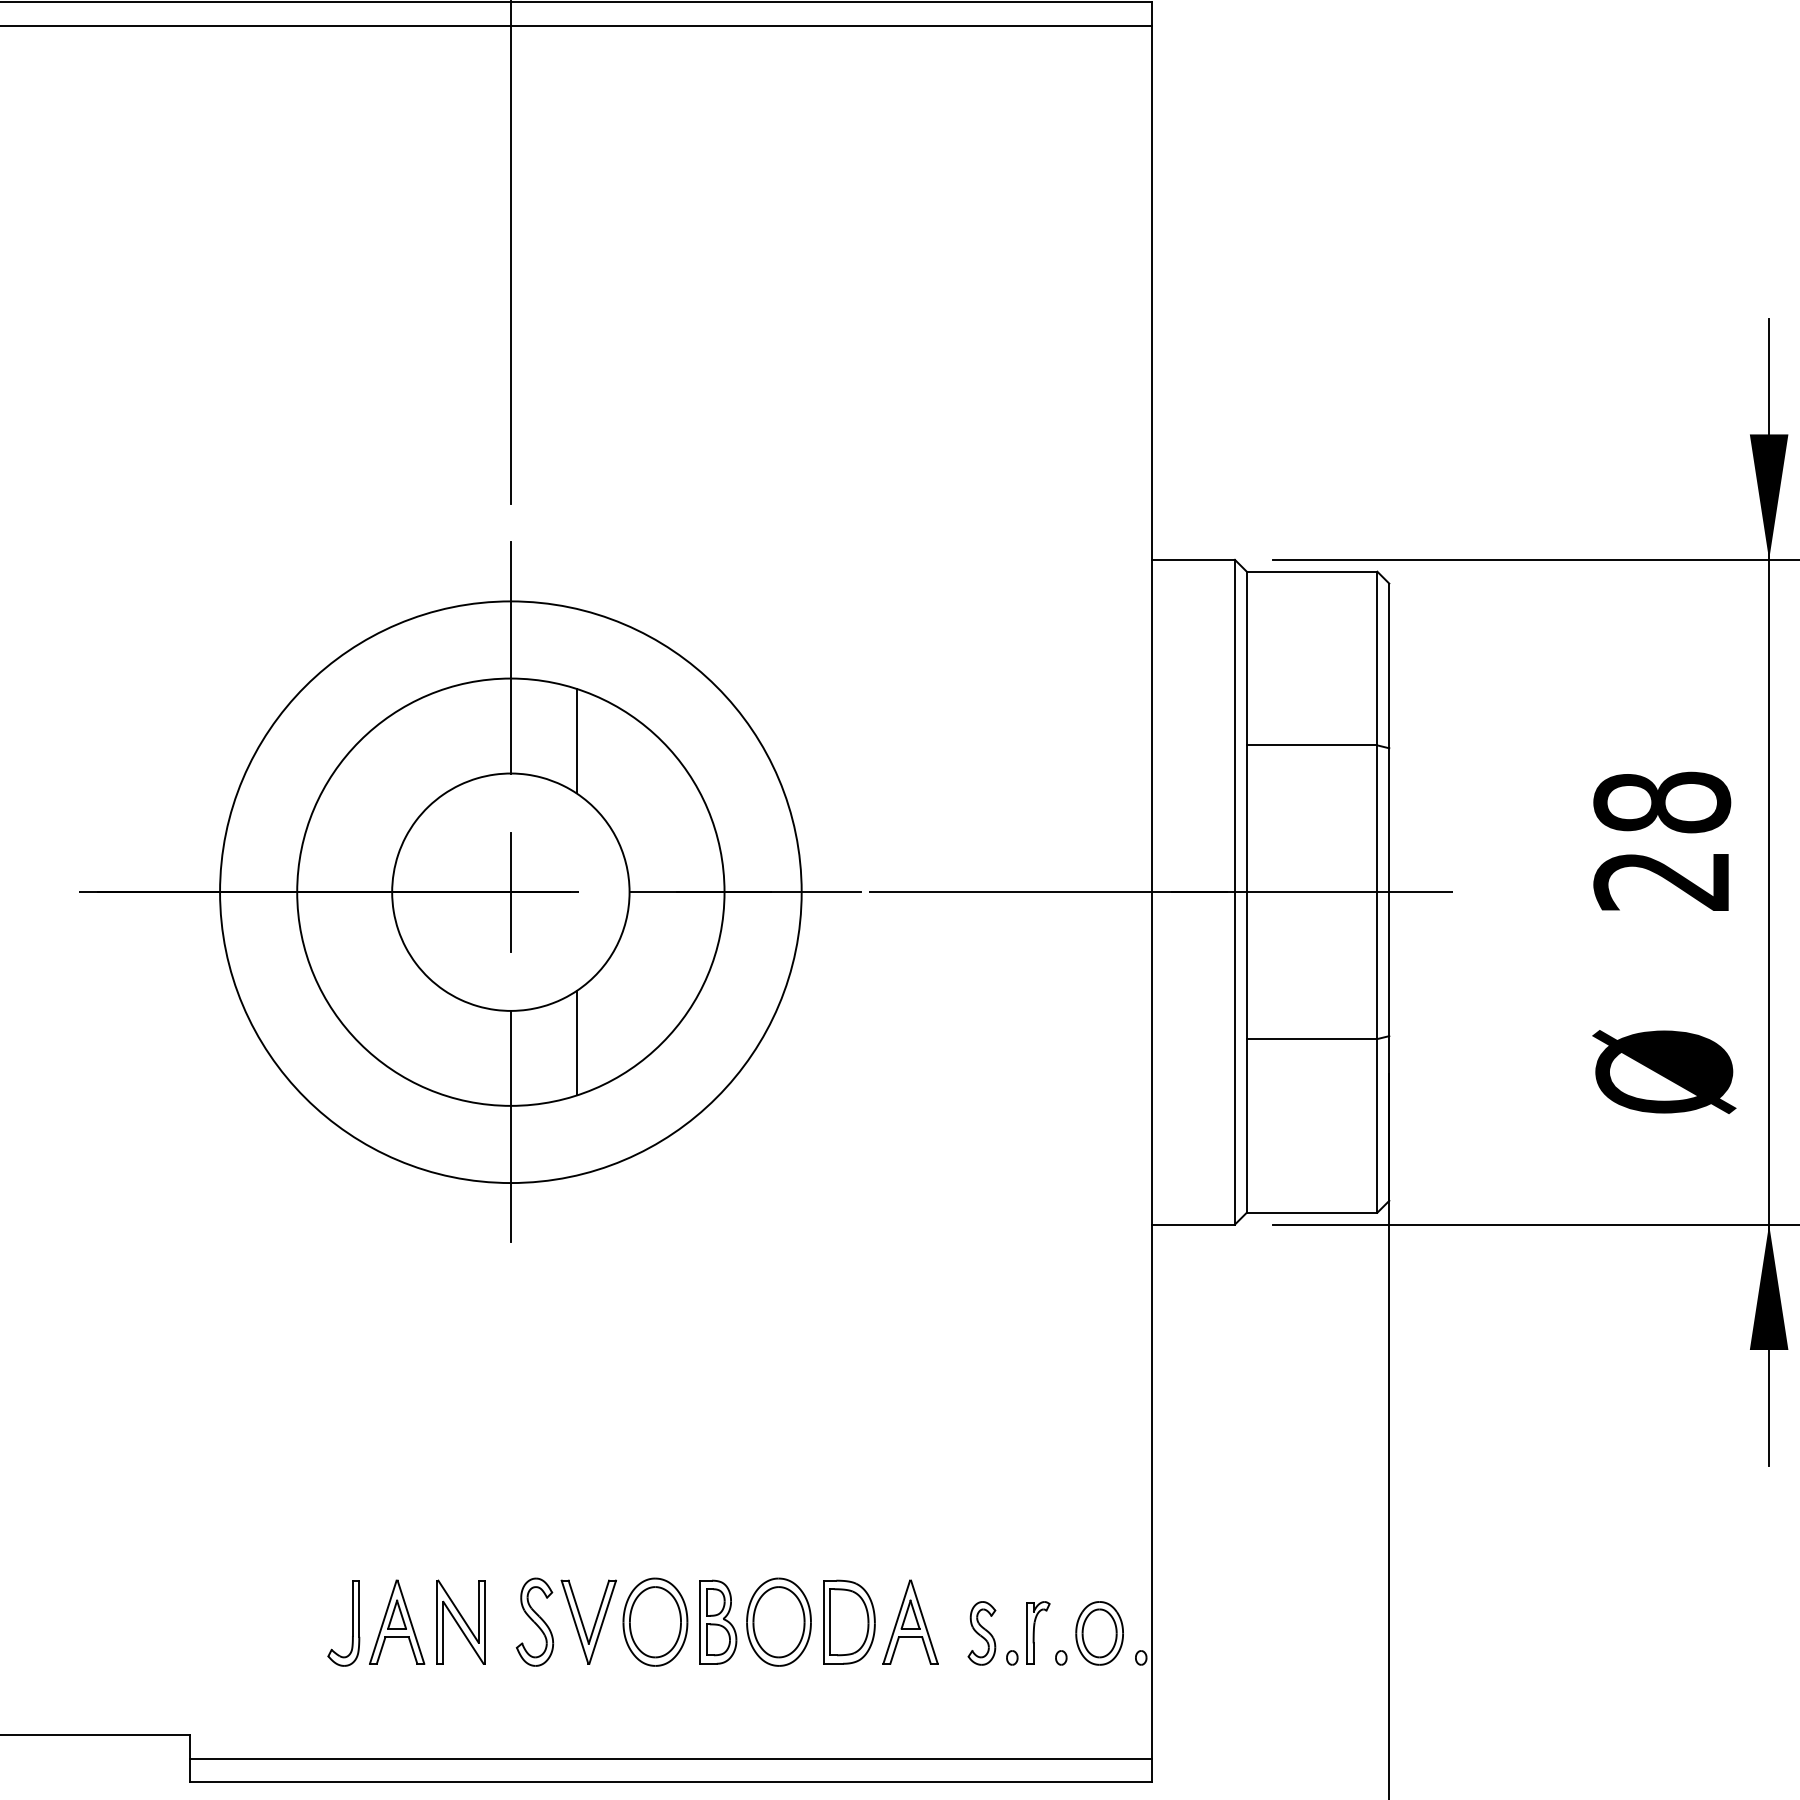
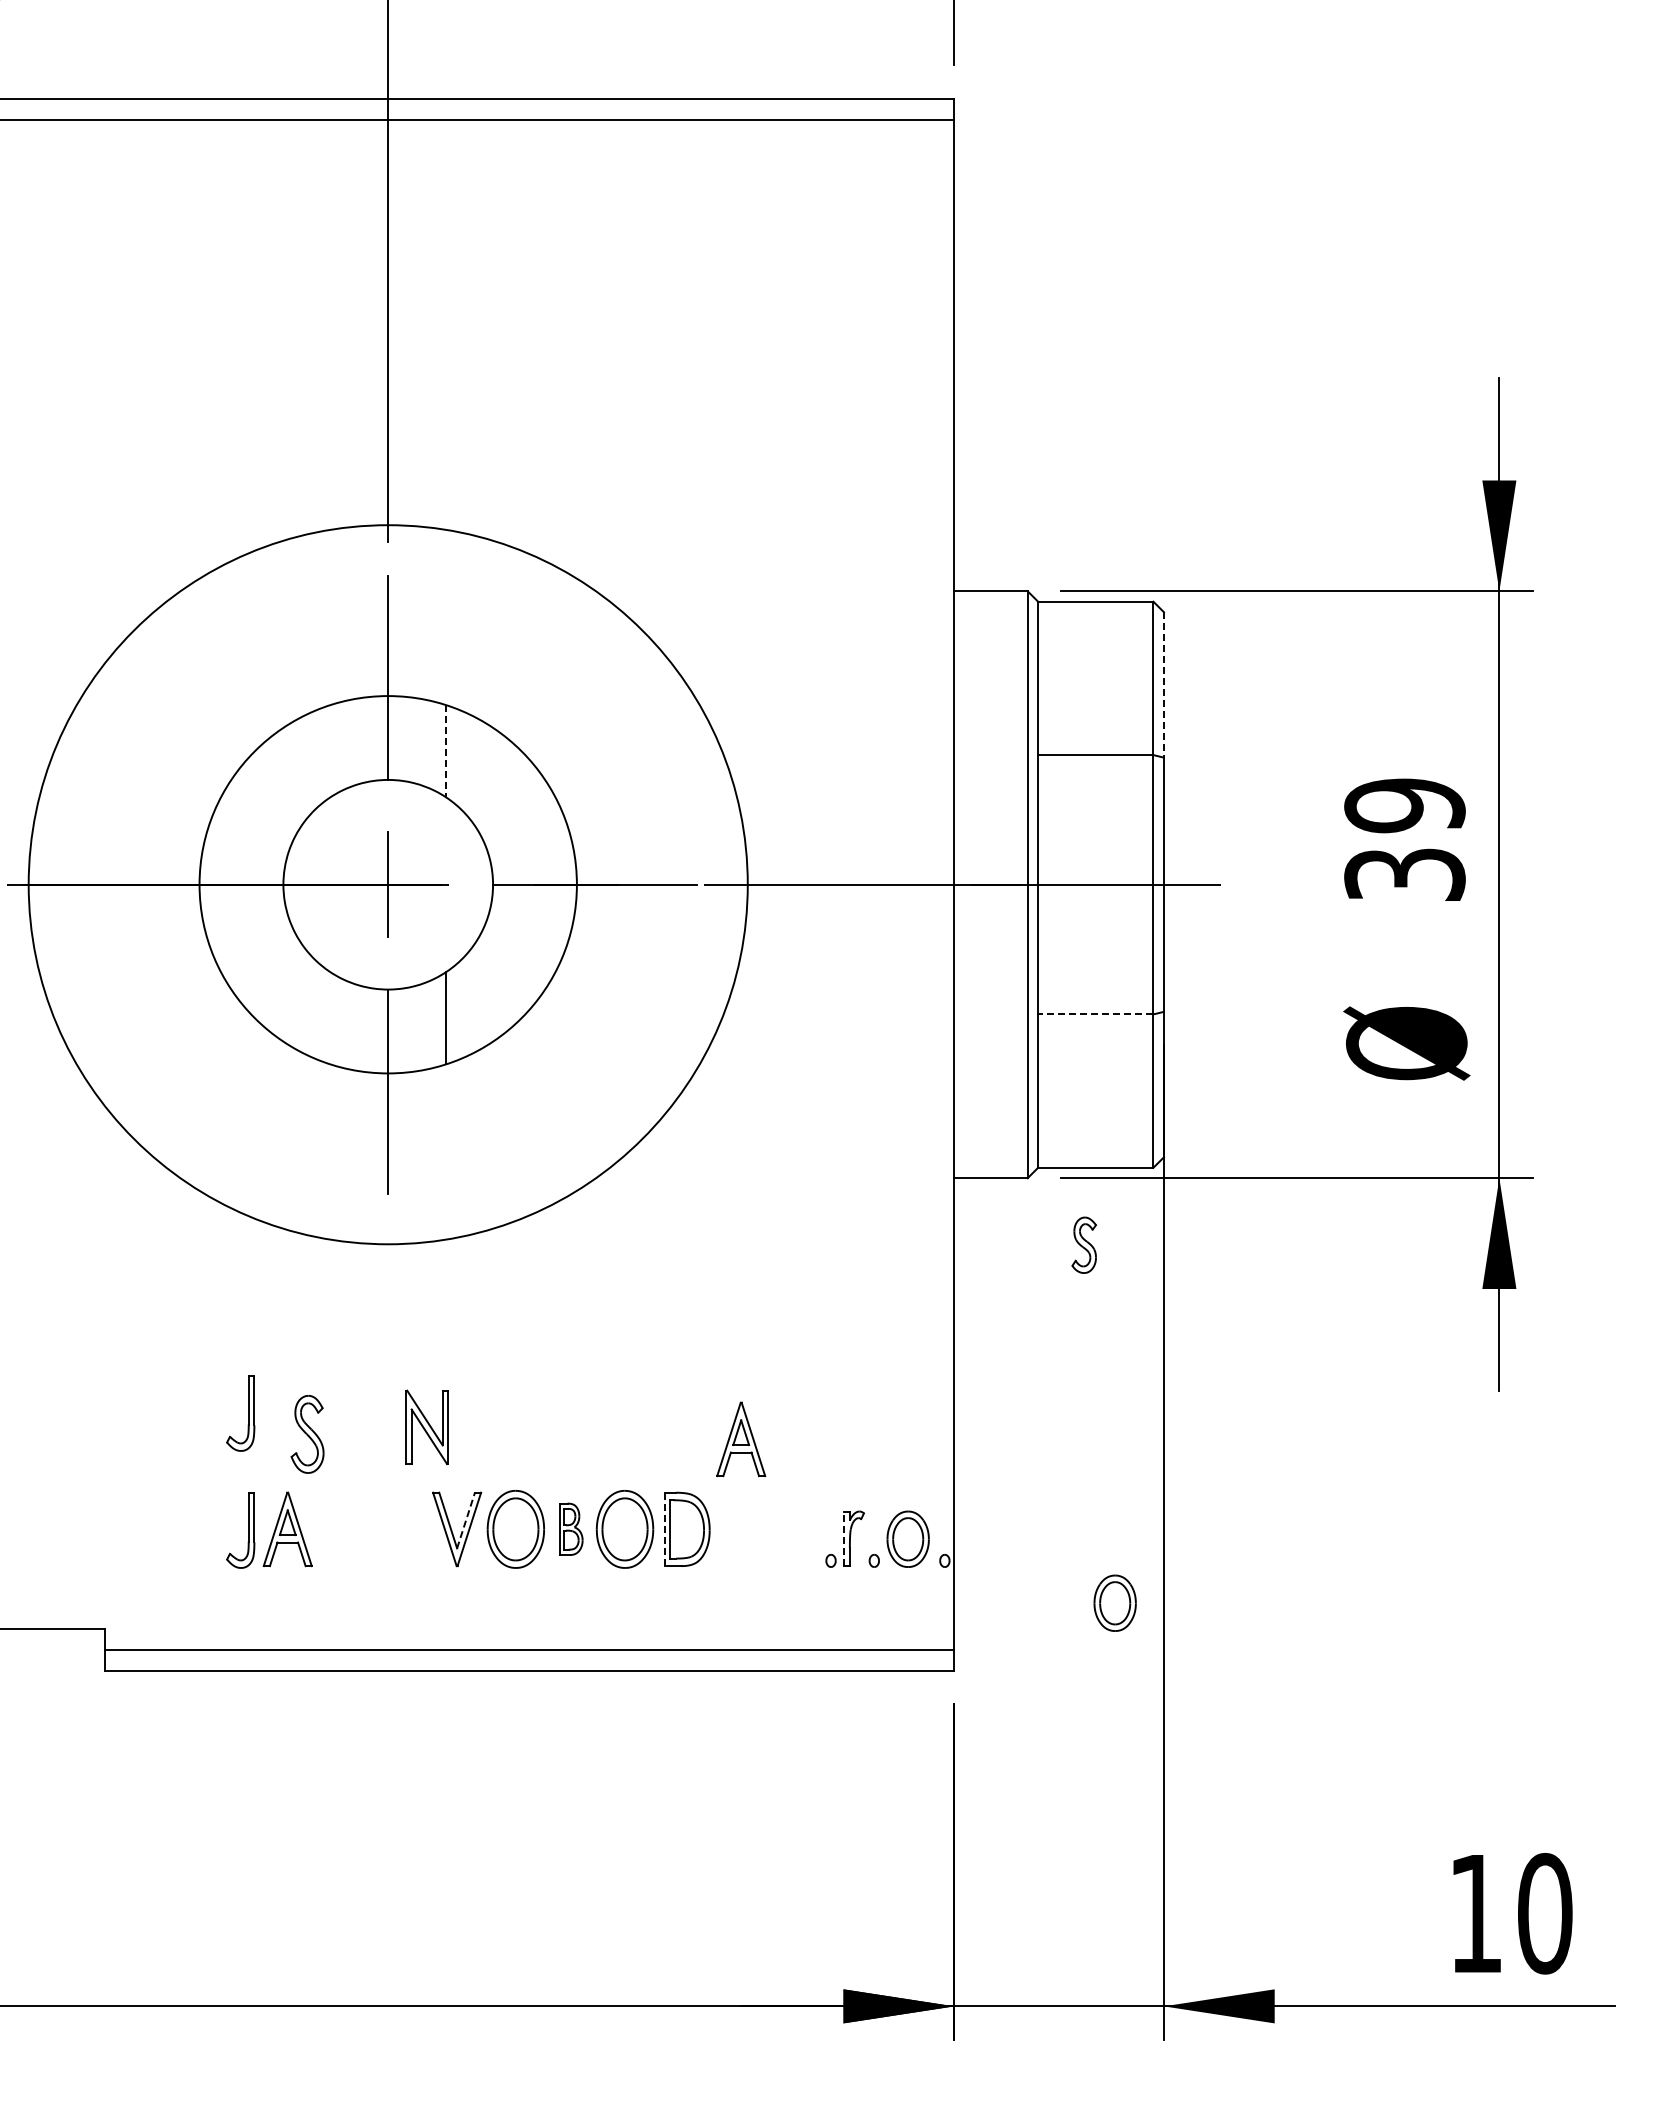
line: (1388, 665) -> (1163, 684), solid -> dashed
line: (576, 741) -> (446, 751), solid -> dashed
text: (1661, 840) -> (1404, 839), 28 -> 39
circle: (511, 891) -> (388, 884), size x1.4
line: (1311, 1039) -> (1095, 1014), solid -> dashed
part: (352, 1490) -> (248, 1413), added
line: (599, 1612) -> (466, 1520), solid -> dashed
part: (718, 1621) -> (571, 1528), size x0.7
part: (460, 1622) -> (426, 1427), moved
part: (534, 1622) -> (307, 1434), moved
line: (823, 1622) -> (664, 1529), solid -> dashed
part: (910, 1622) -> (741, 1439), moved
part: (981, 1632) -> (1083, 1244), moved
line: (1027, 1633) -> (844, 1539), solid -> dashed
part: (1333, 1705) -> (1114, 1602), added

